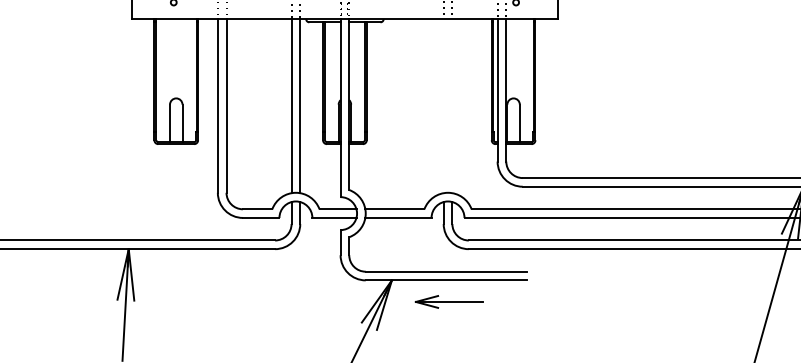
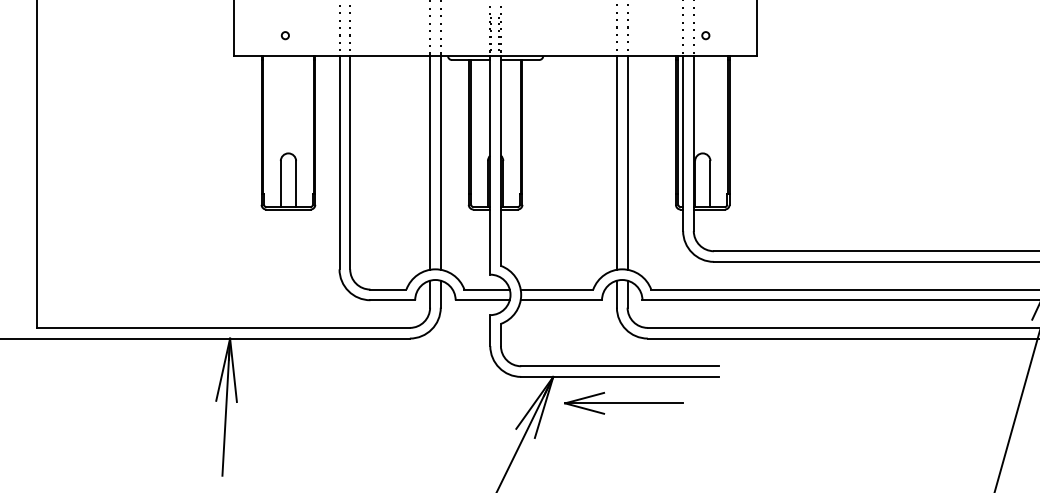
line: (443, 105) -> (616, 162), added
line: (452, 105) -> (627, 162), added
part: (449, 302) -> (623, 403), size x1.43

